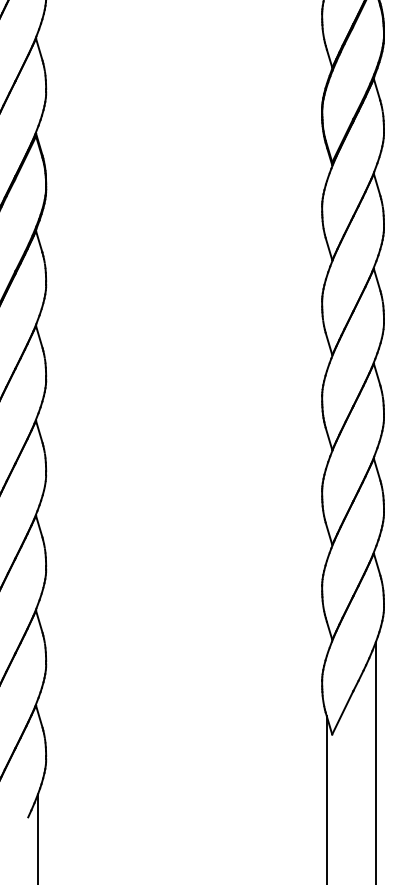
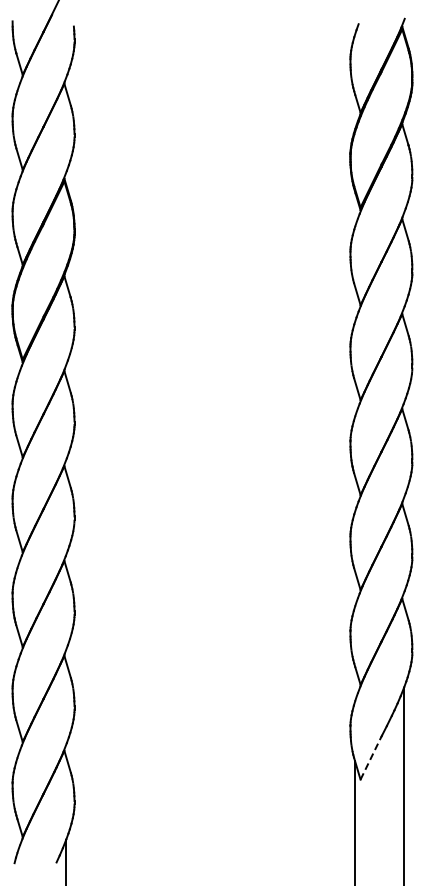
line: (342, 713) -> (370, 758), solid -> dashed

